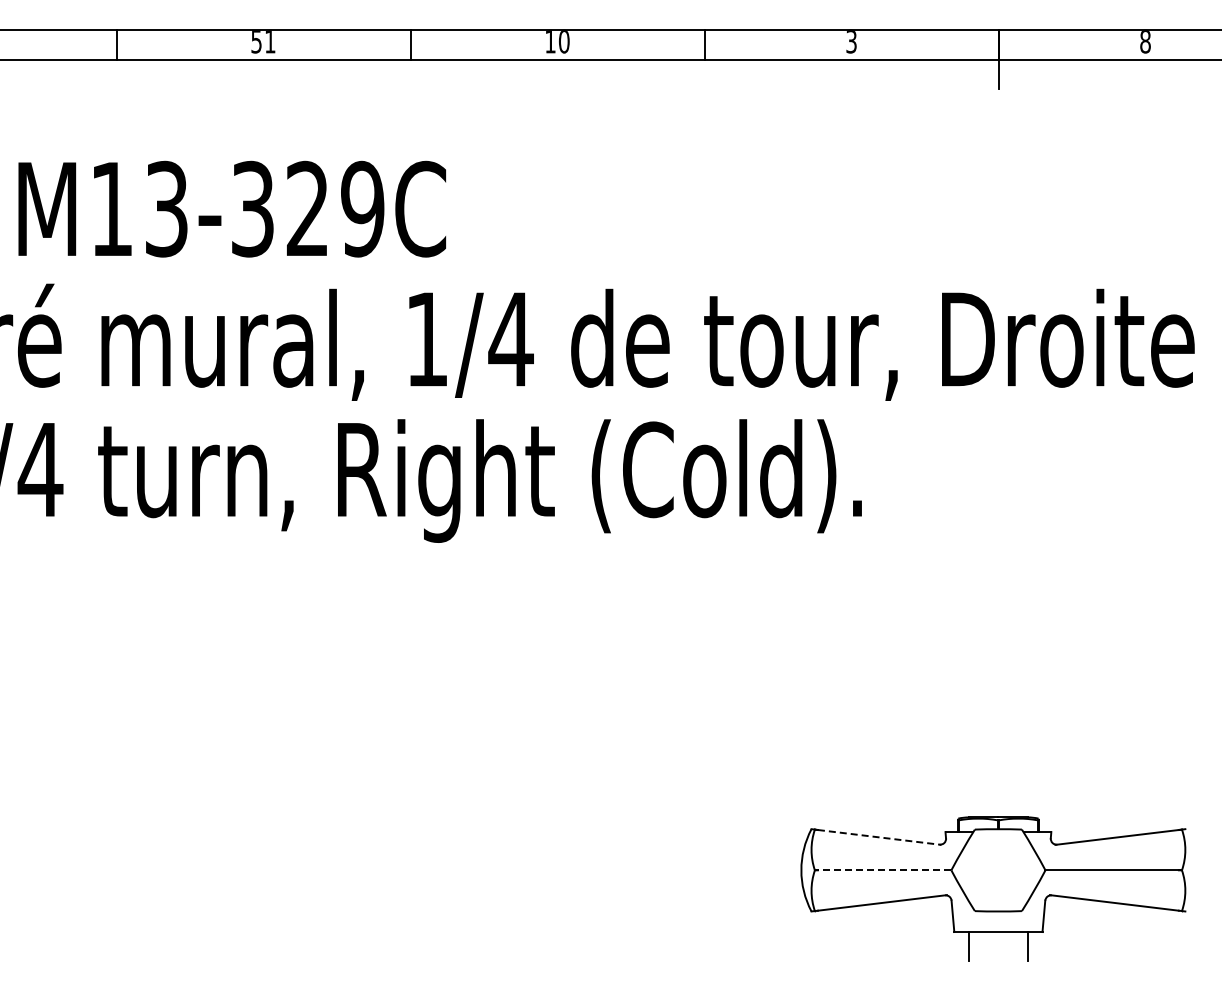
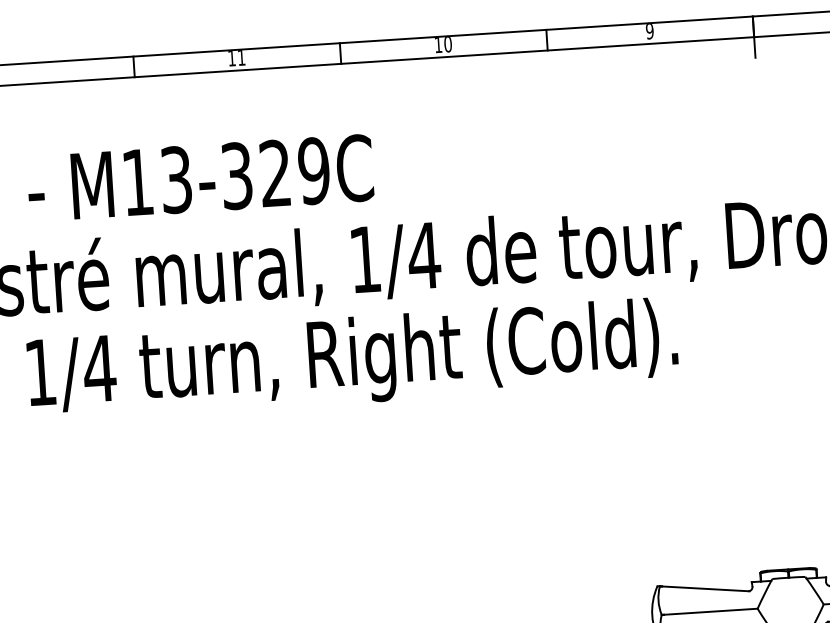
text: (256, 42) -> (231, 58), 51 -> 11
text: (851, 42) -> (649, 31), 3 -> 9
line: (880, 837) -> (706, 588), dashed -> solid
line: (884, 870) -> (710, 611), dashed -> solid

